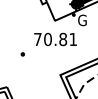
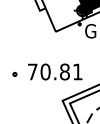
text: (55, 39) -> (55, 72), moved

